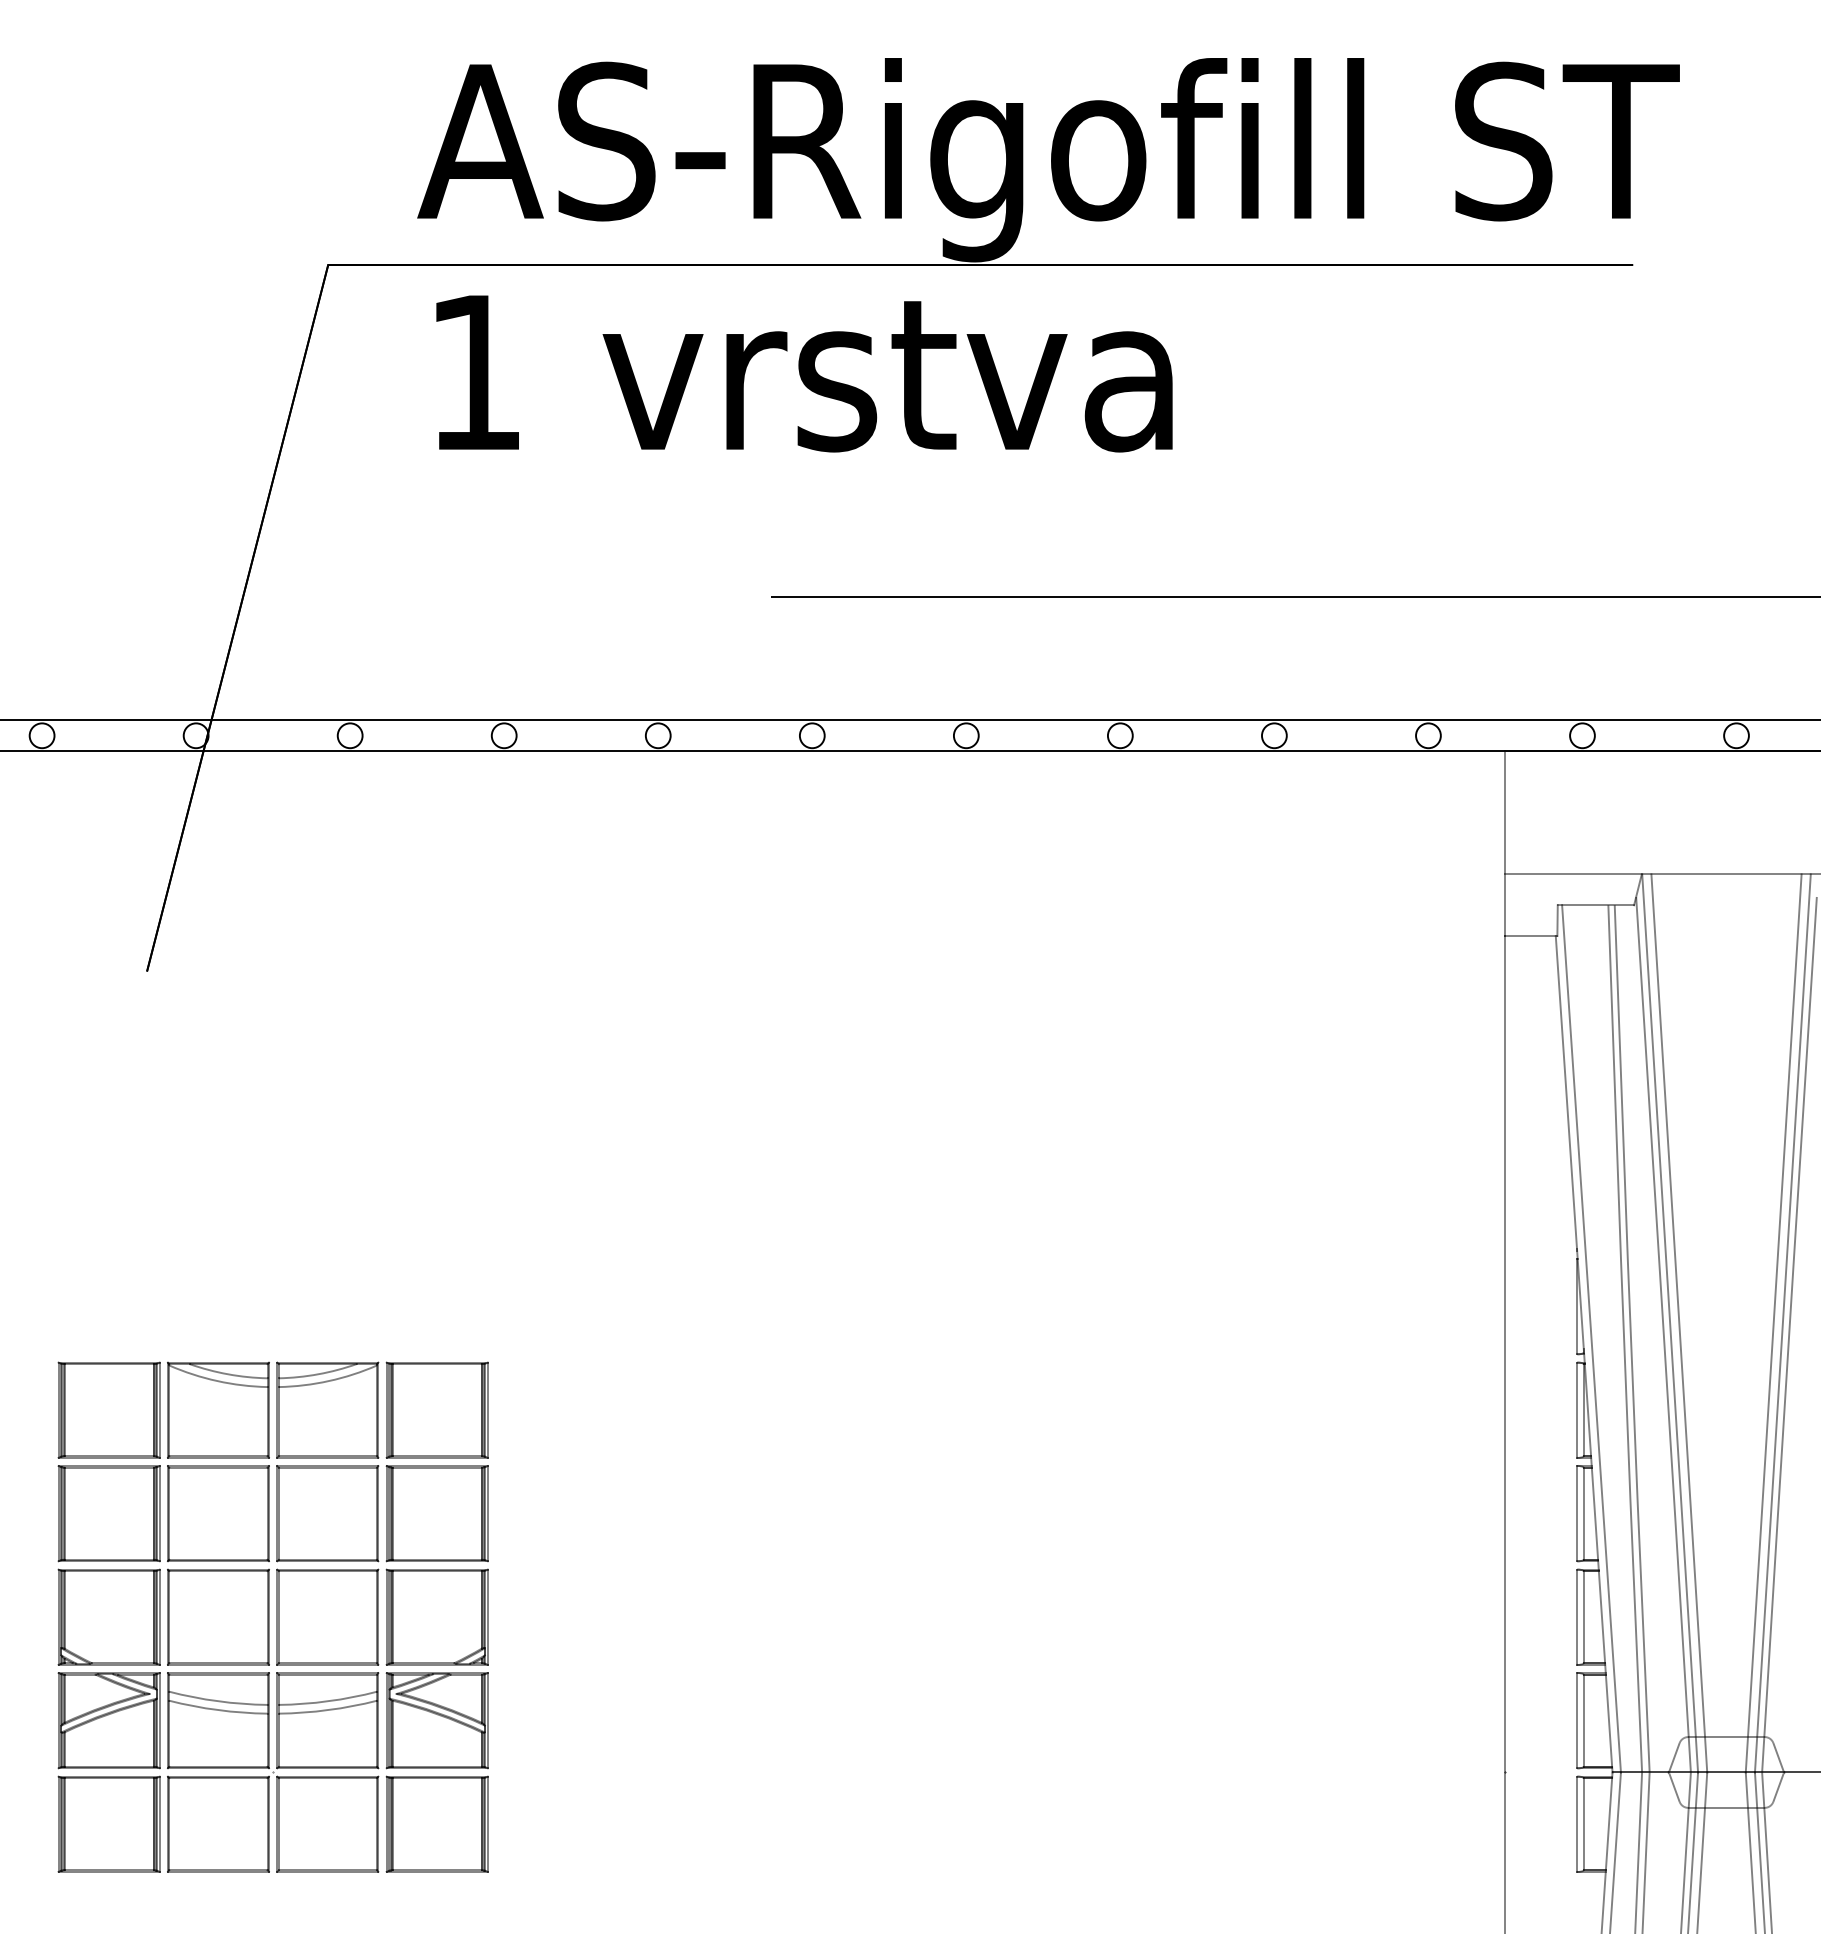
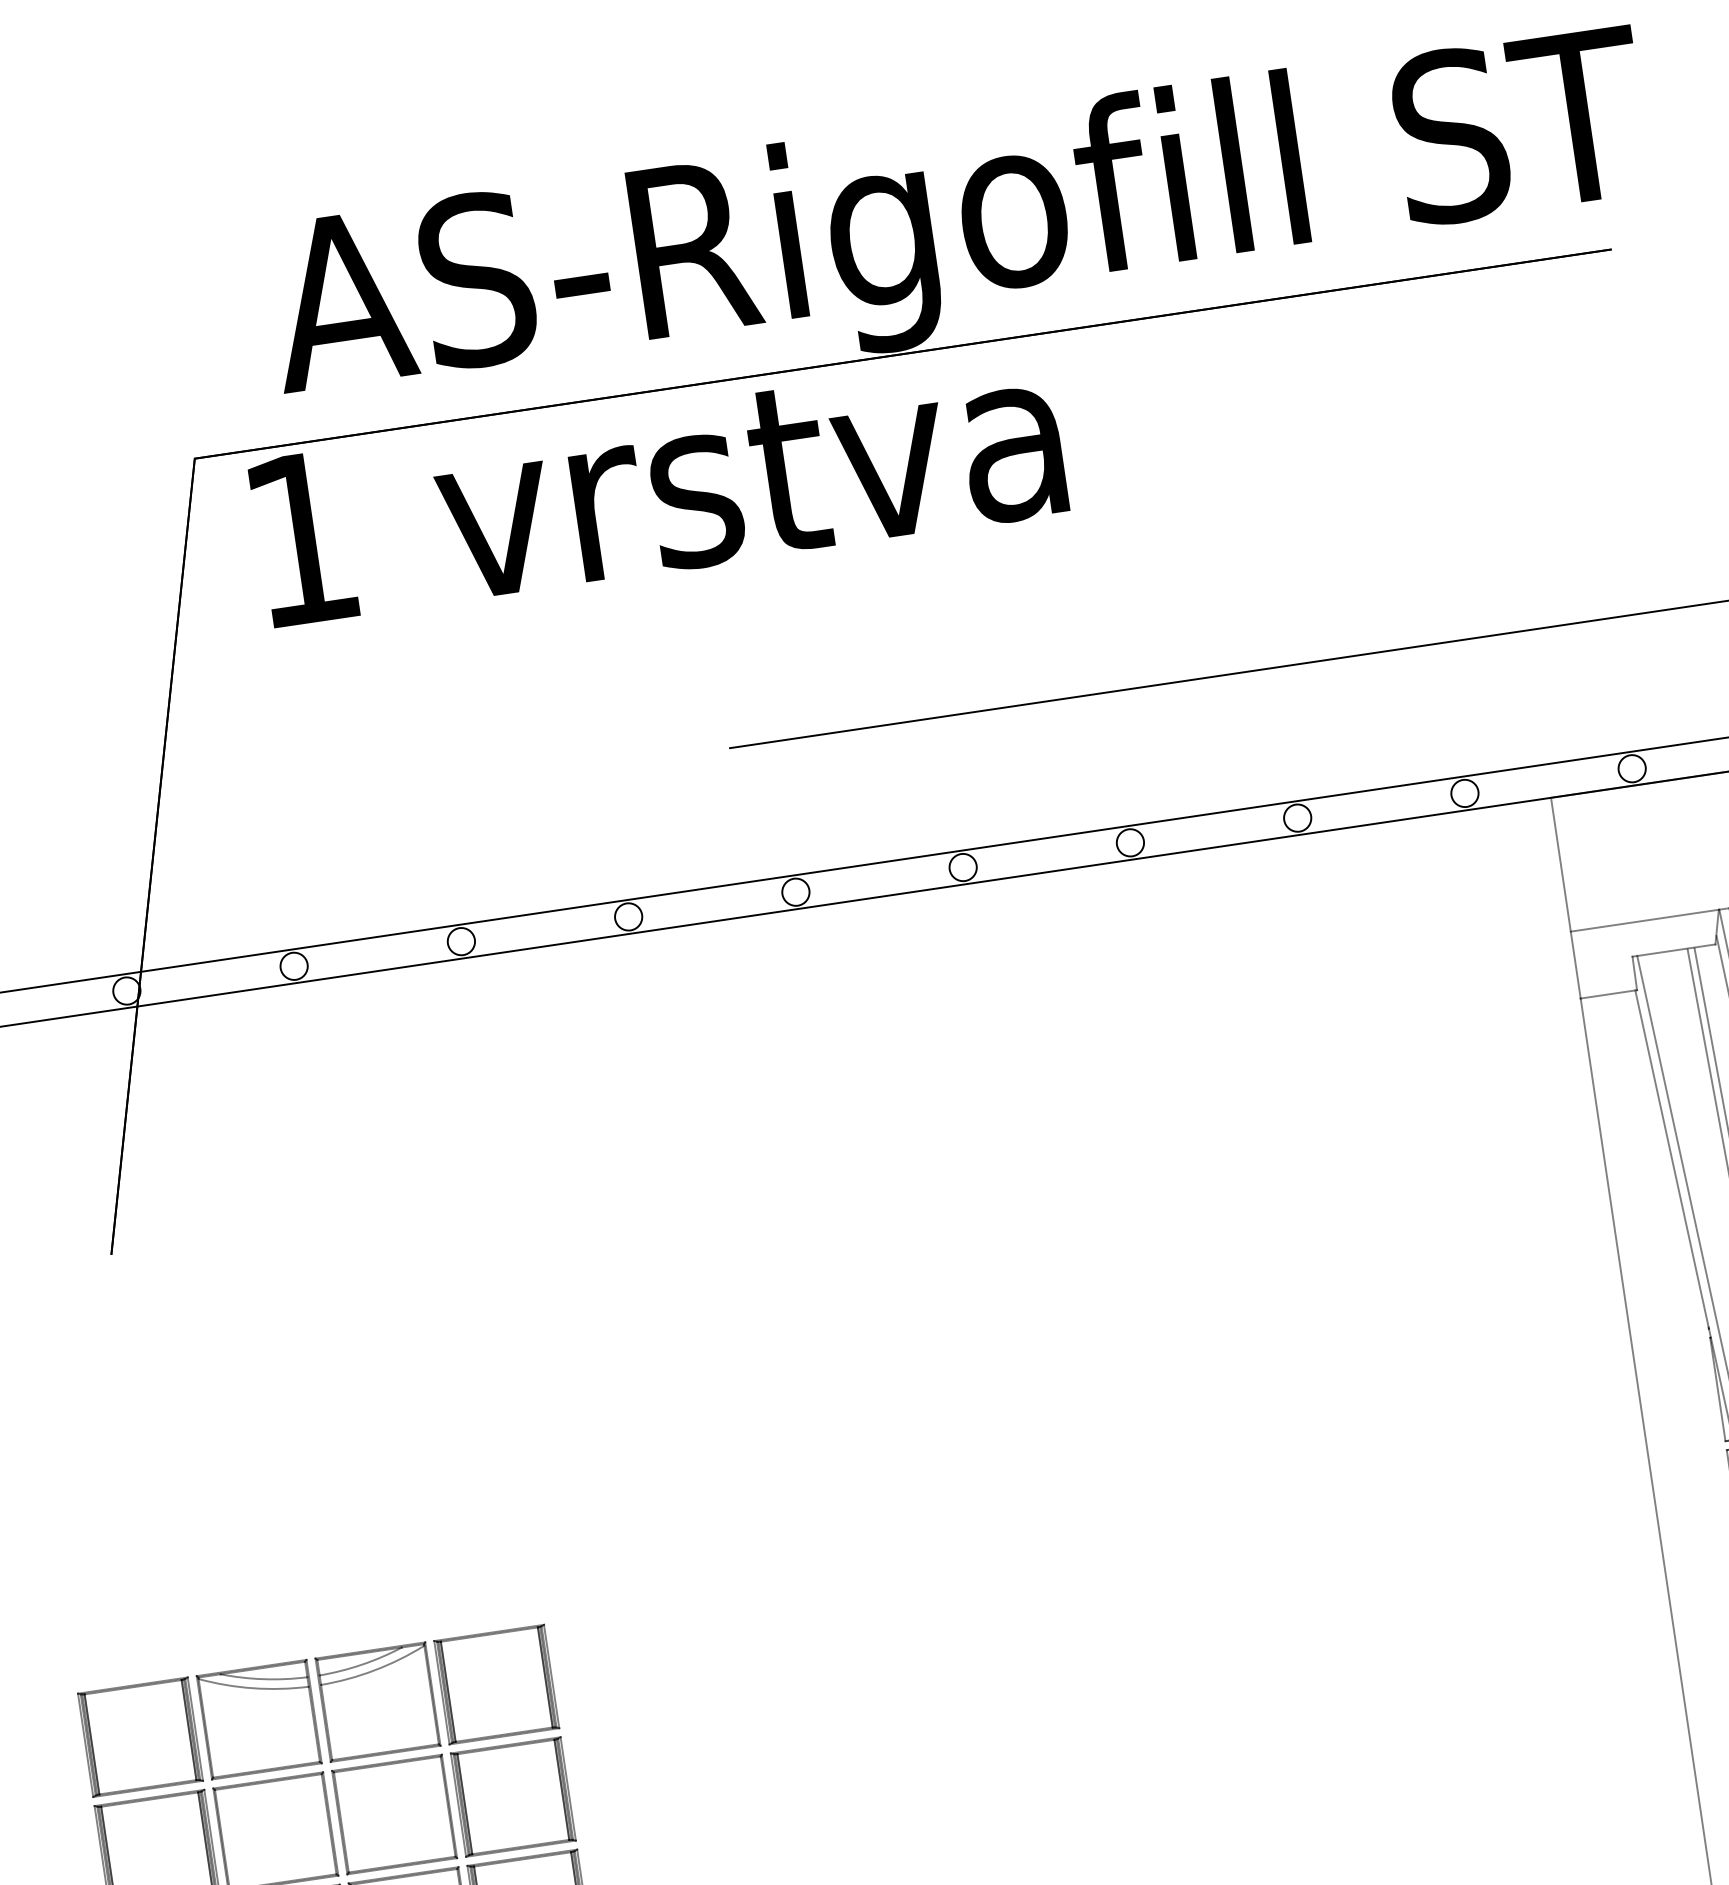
text: (804, 373) -> (658, 487), moved

